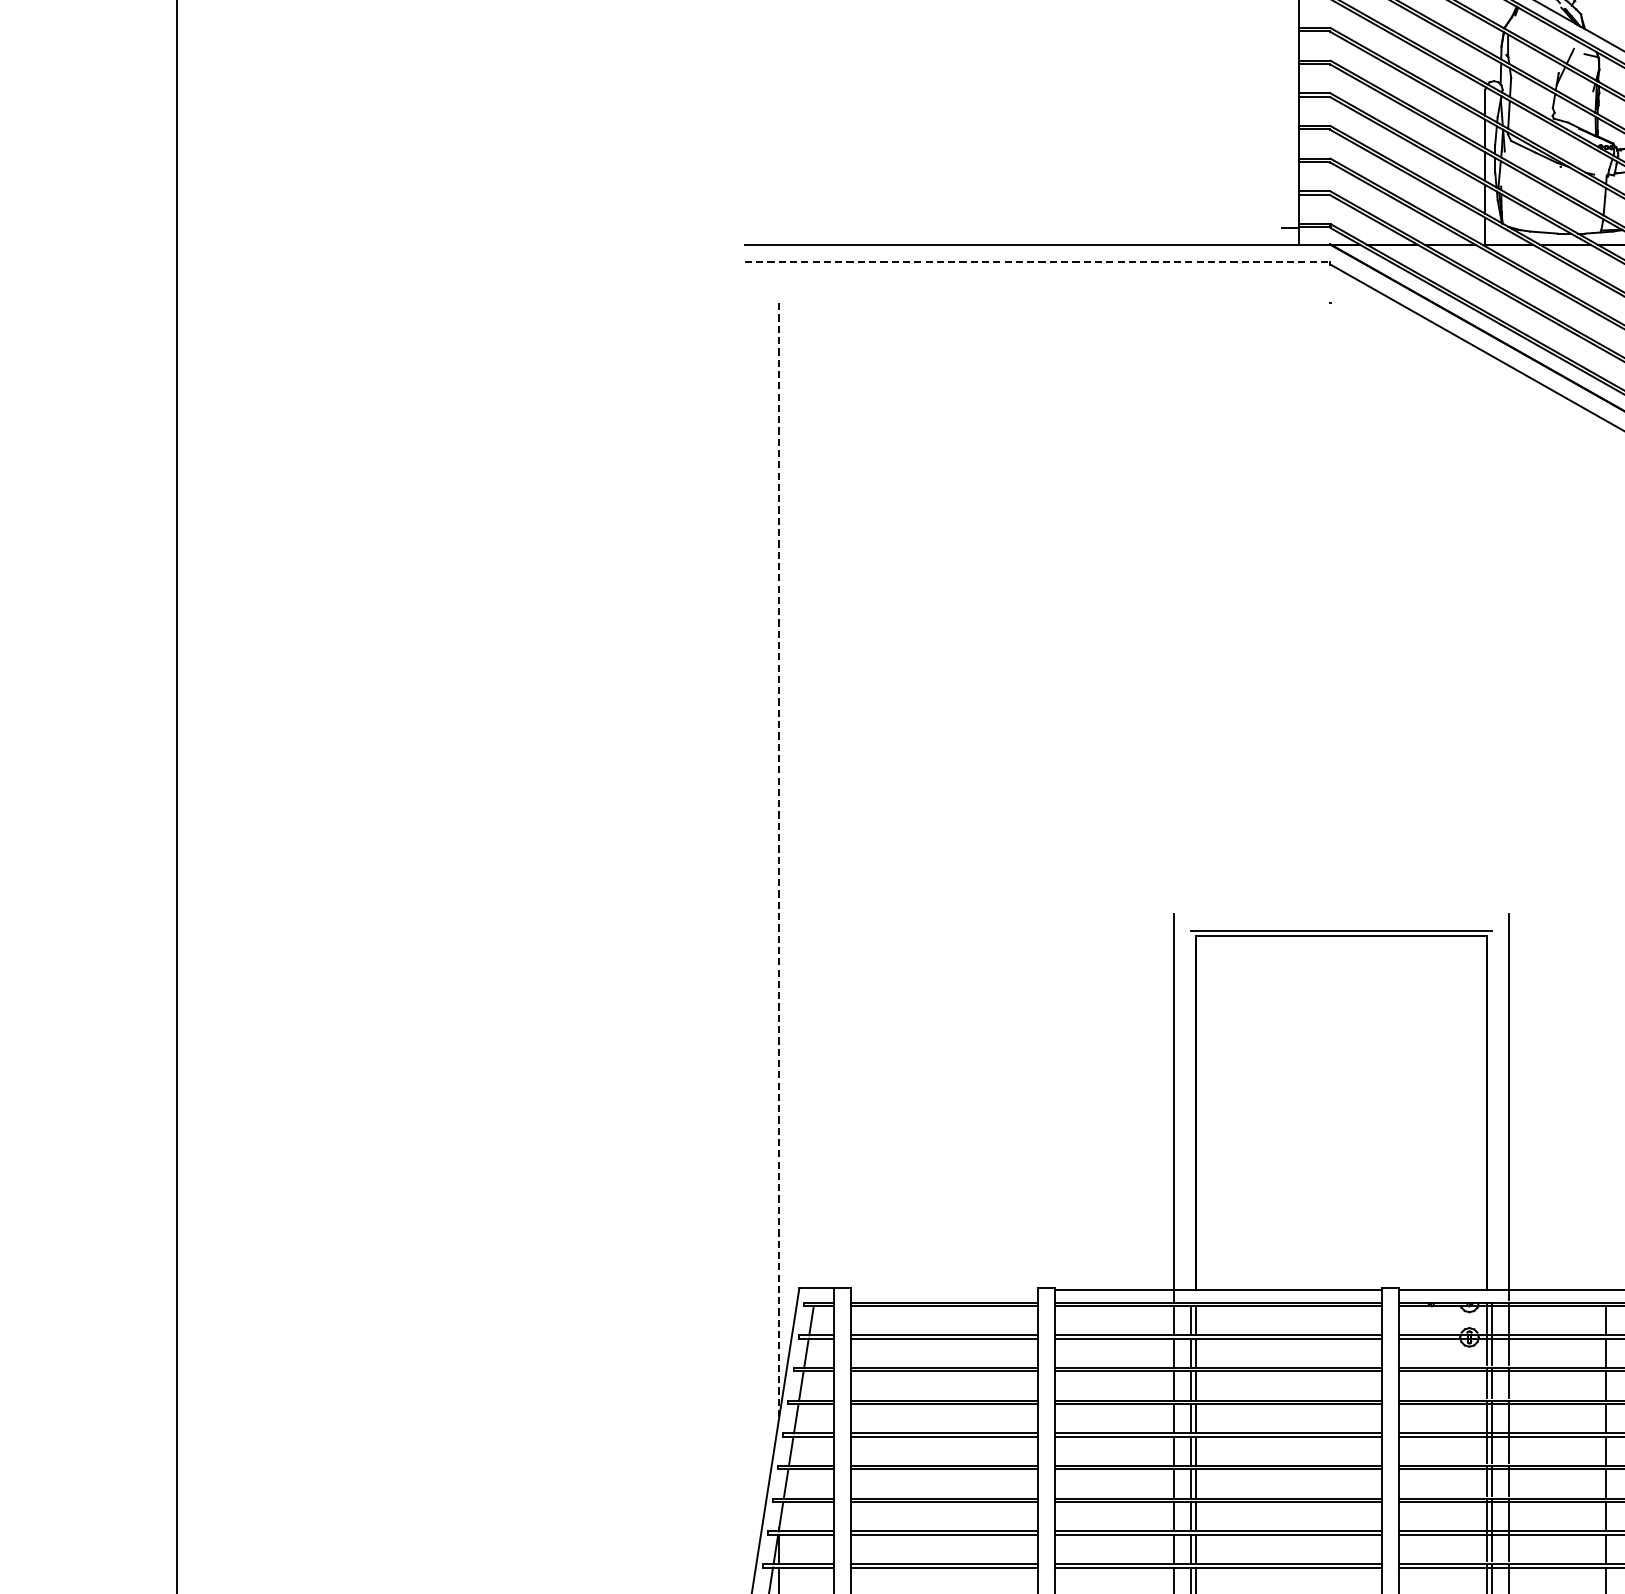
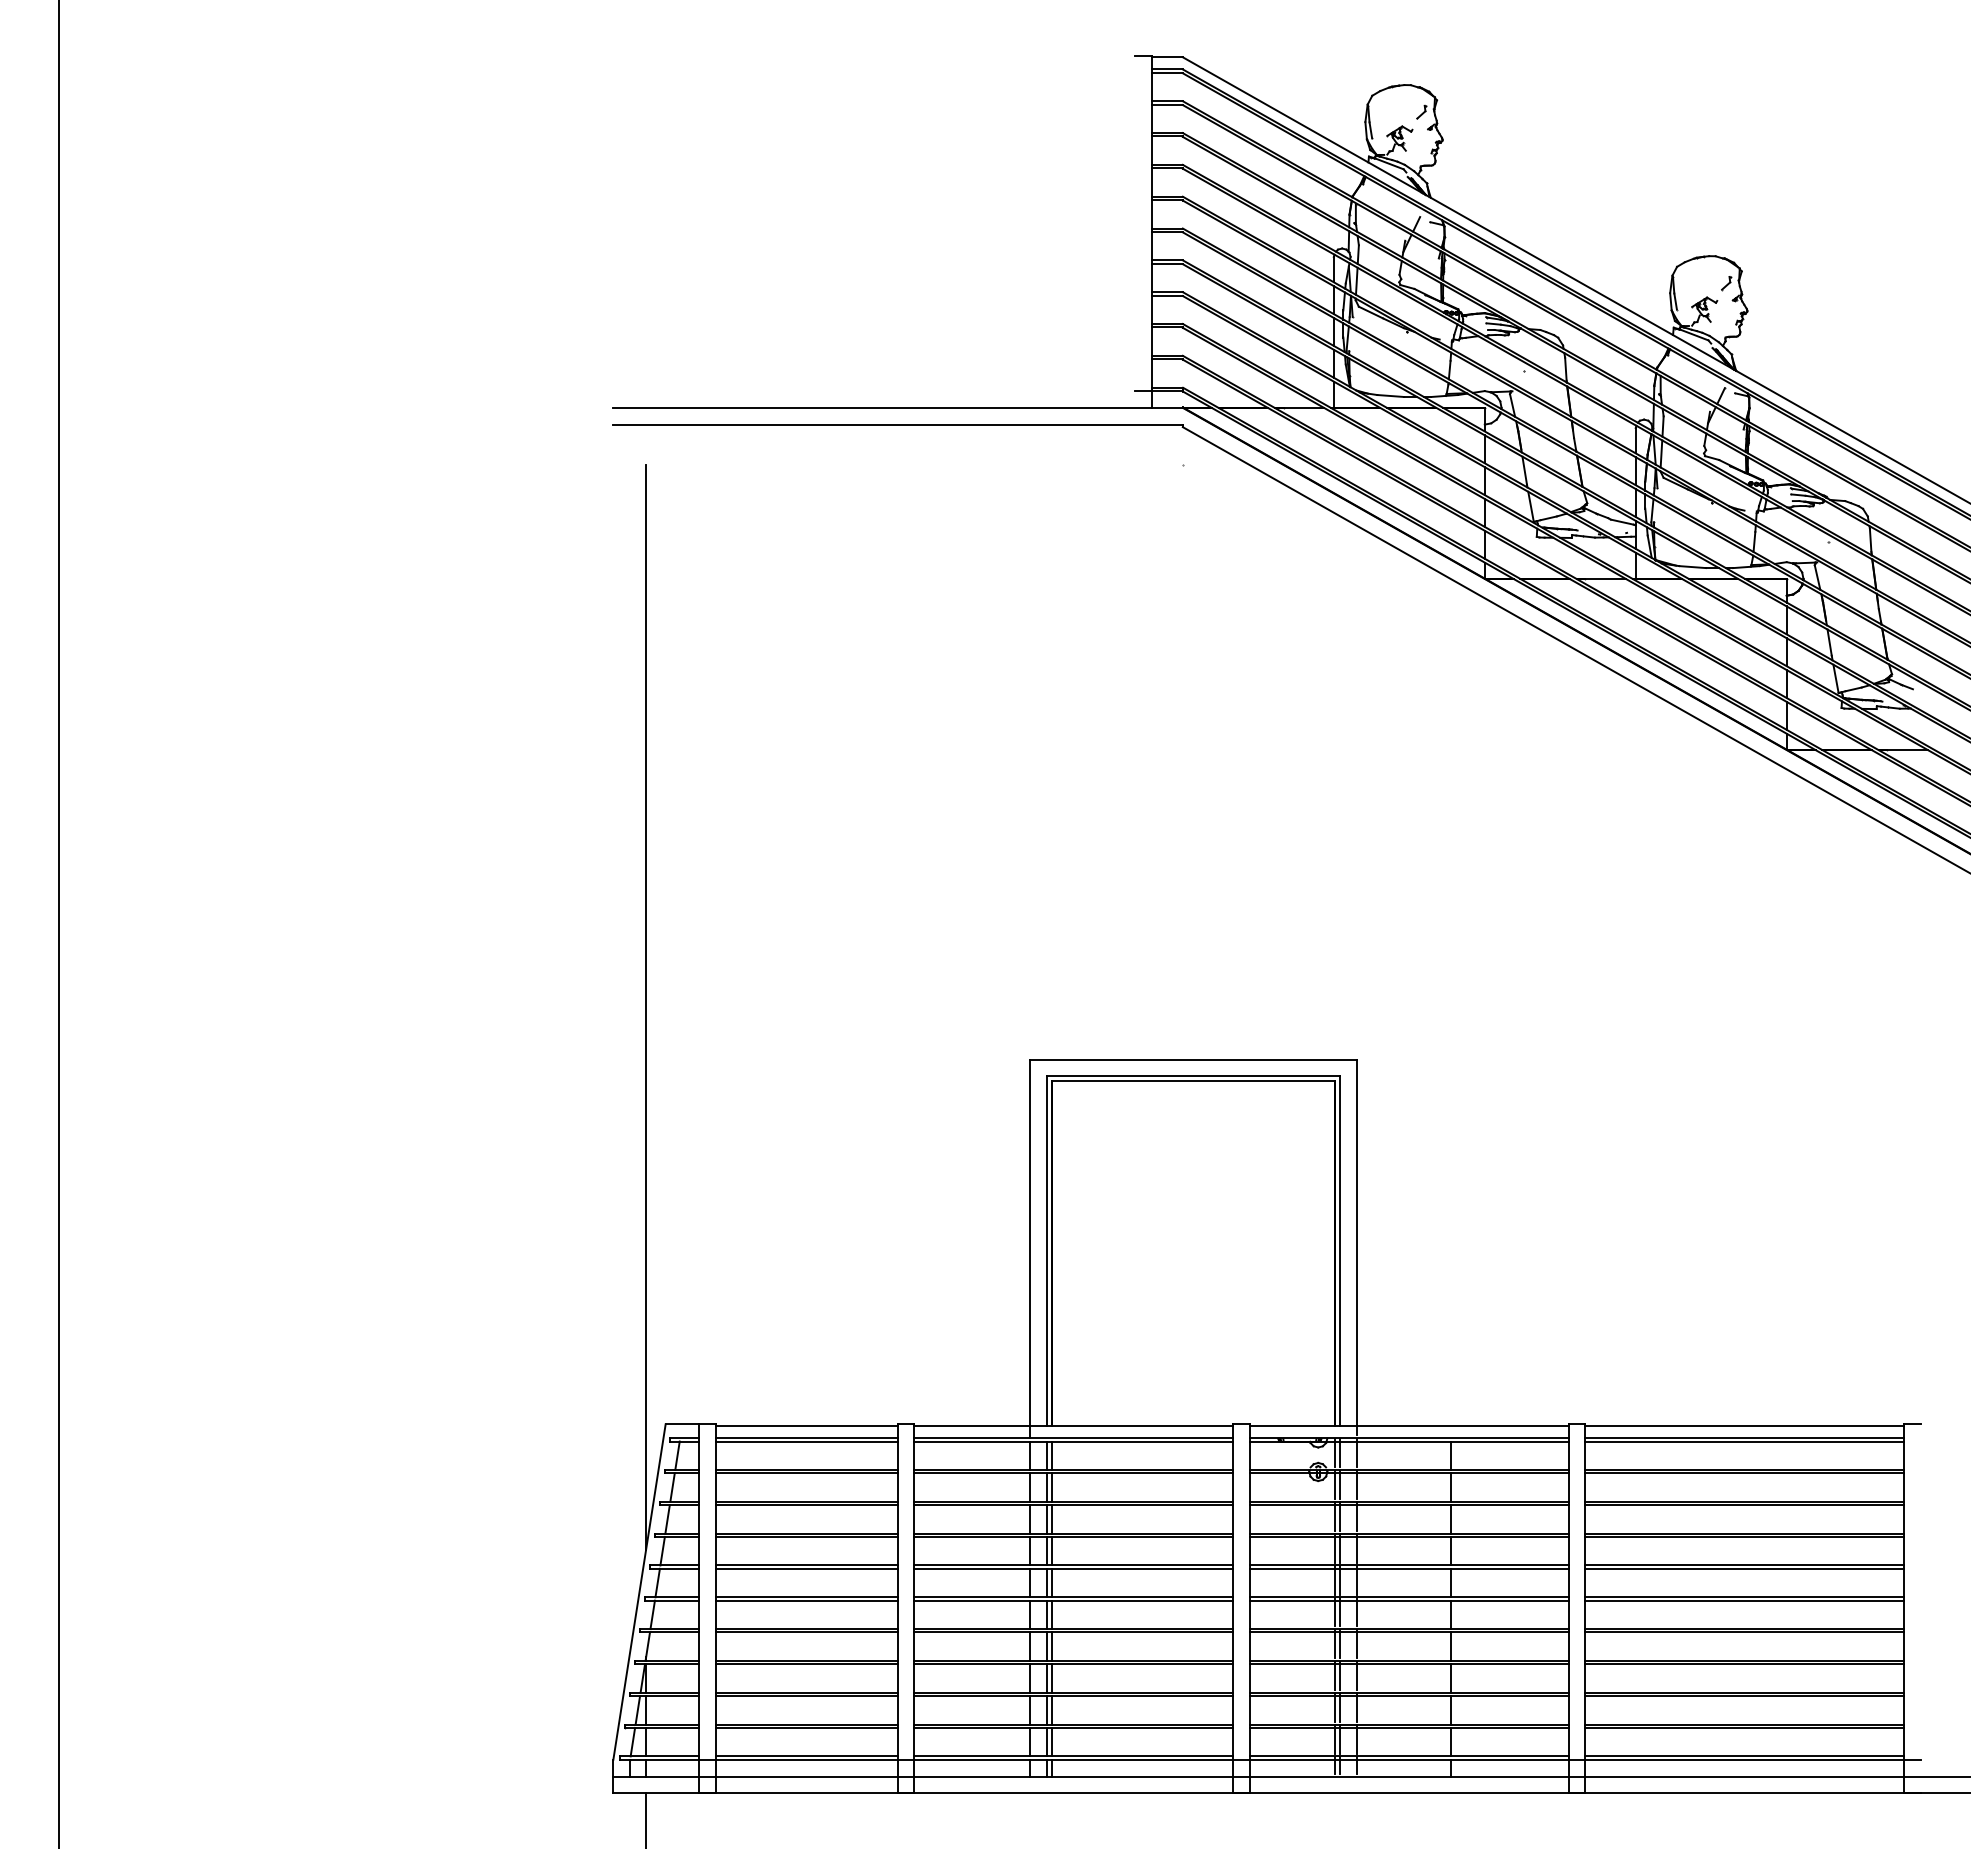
line: (1038, 261) -> (898, 424), dashed -> solid
line: (779, 859) -> (646, 1006), dashed -> solid
line: (1341, 913) -> (1193, 1059), added
line: (1190, 1110) -> (1046, 1251), added
line: (1492, 1110) -> (1340, 1251), added
line: (943, 1290) -> (806, 1426), added

